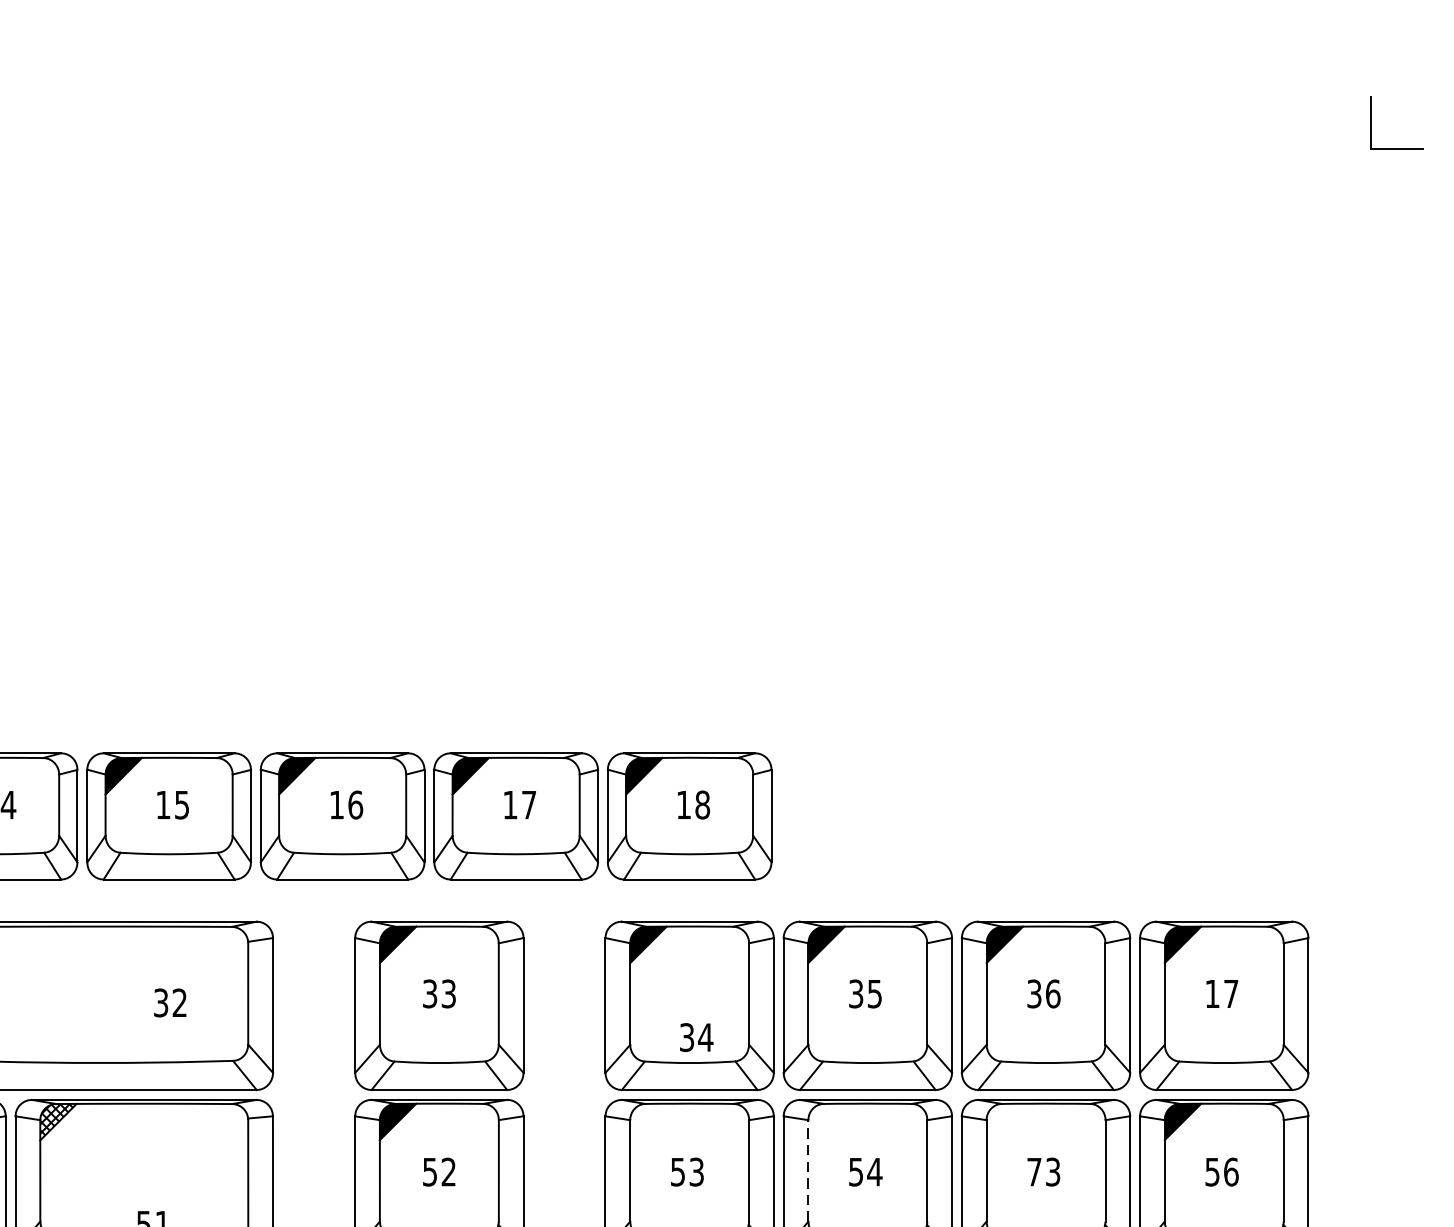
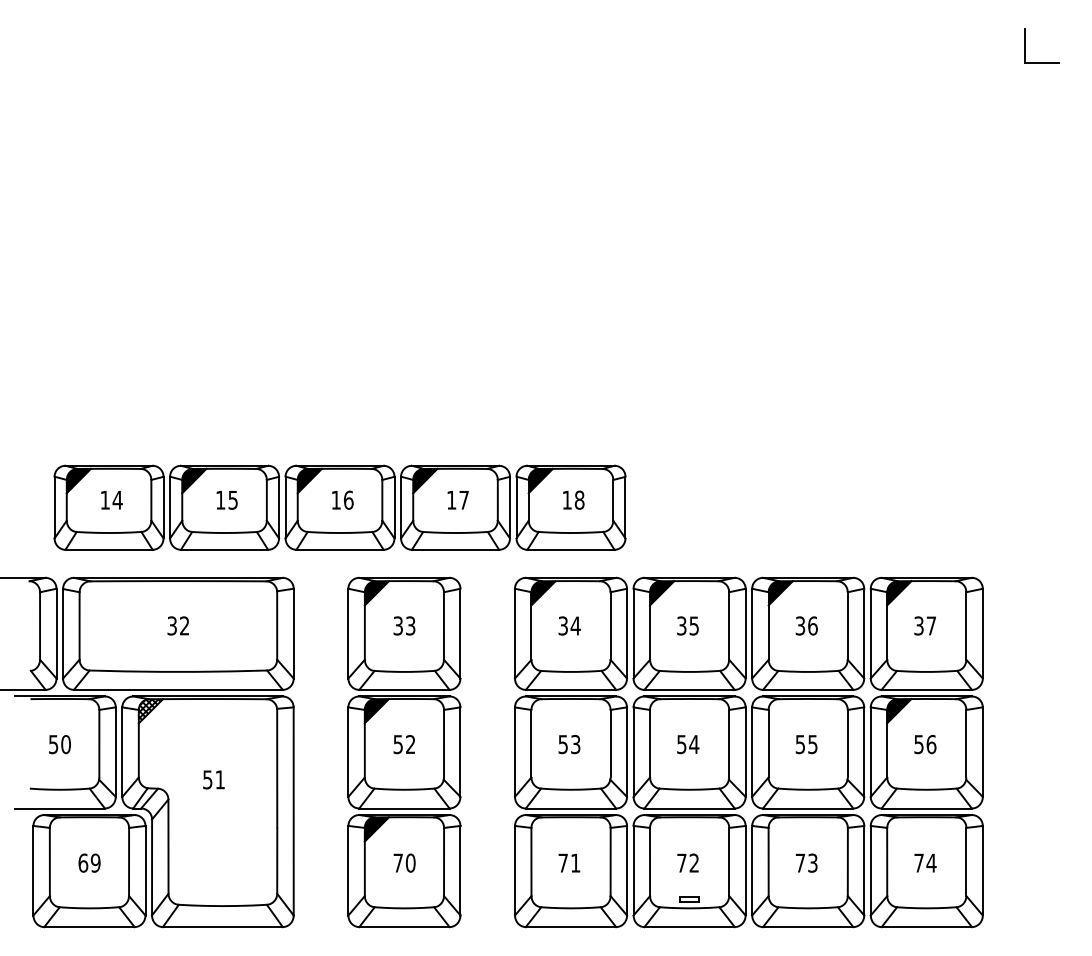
text: (1211, 993) -> (918, 625), 17 -> 37
text: (169, 1002) -> (177, 625), moved
text: (696, 1036) -> (569, 625), moved
line: (809, 1170) -> (650, 743), dashed -> solid
text: (1043, 1172) -> (806, 744), 73 -> 55

